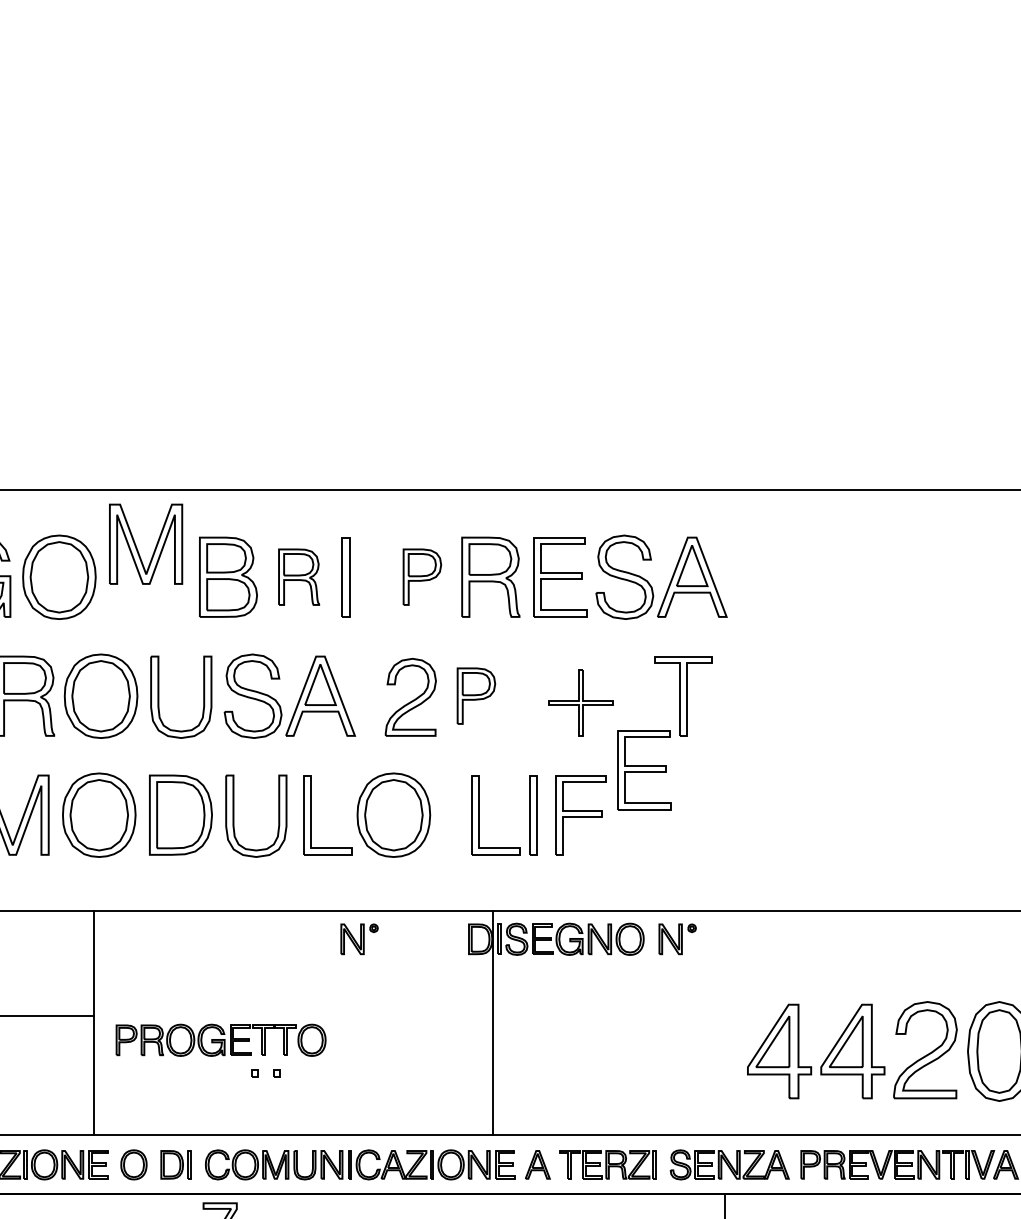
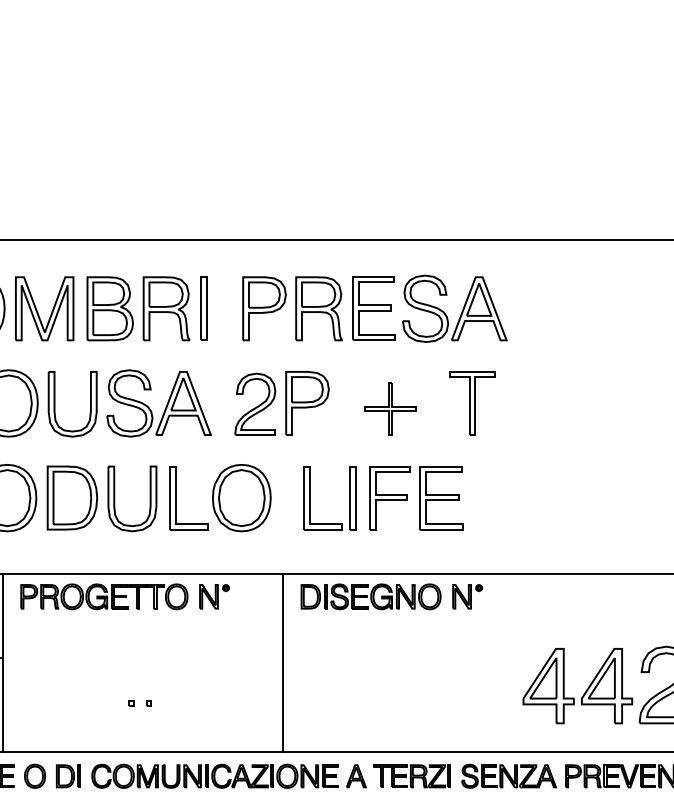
part: (154, 548) -> (51, 312), moved
part: (298, 576) -> (165, 308), size x1.43
part: (422, 576) -> (264, 308), size x1.43
part: (476, 695) -> (307, 402), size x1.43
part: (644, 770) -> (441, 498), moved
line: (492, 1022) -> (282, 663), moved
part: (220, 1039) -> (103, 596), moved

